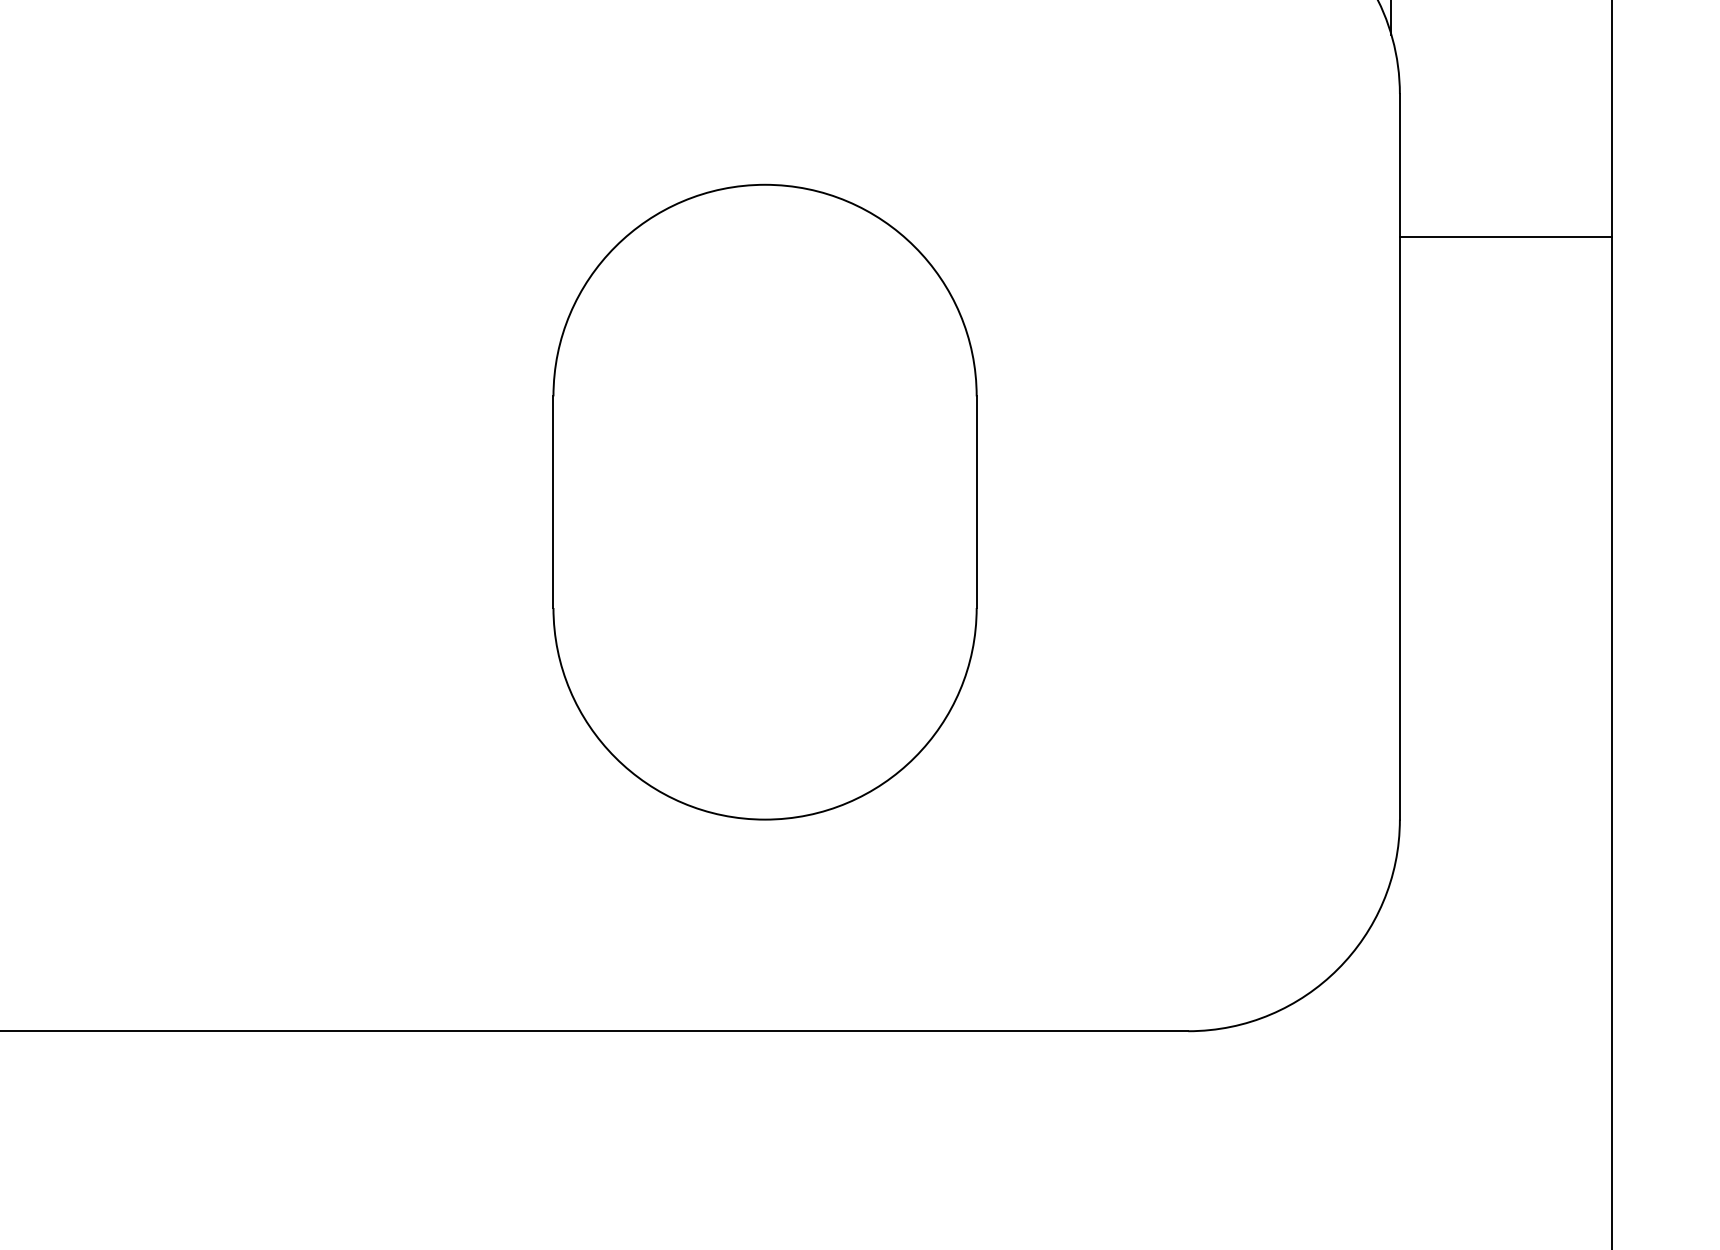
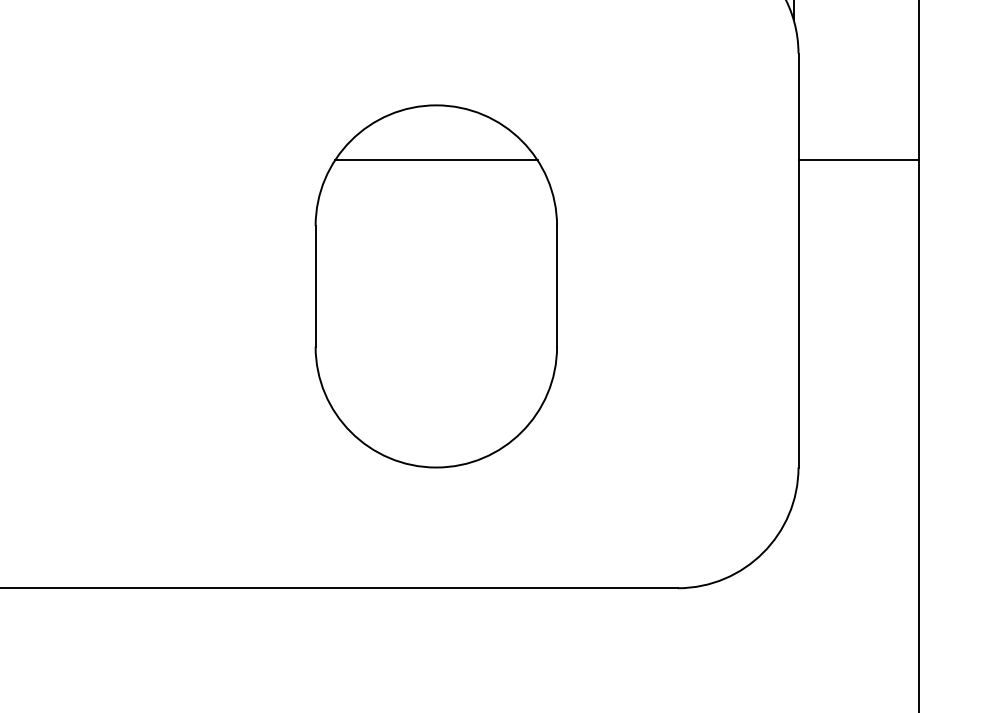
line: (1505, 237) -> (858, 160), moved
line: (765, 281) -> (436, 160), added

